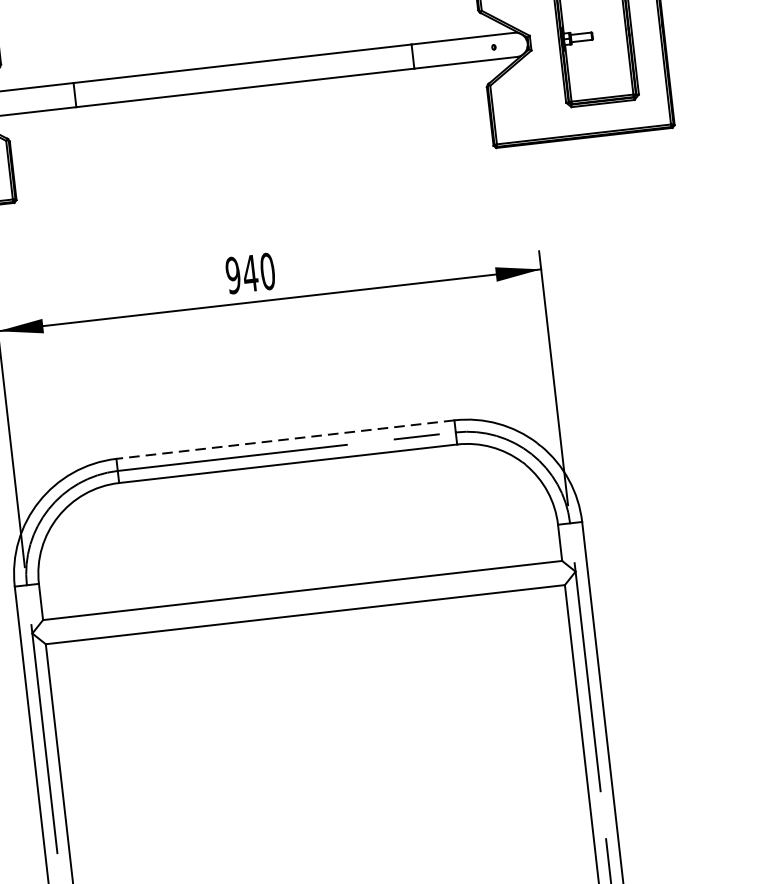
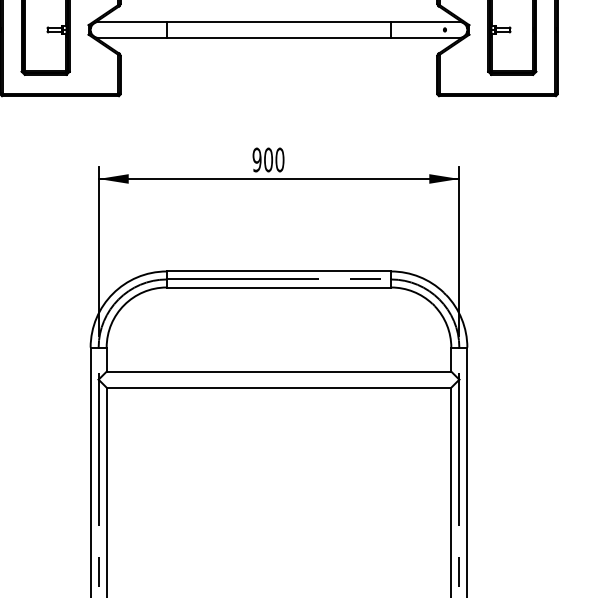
text: (250, 272) -> (268, 159), 940 -> 900
line: (284, 439) -> (278, 271), dashed -> solid

